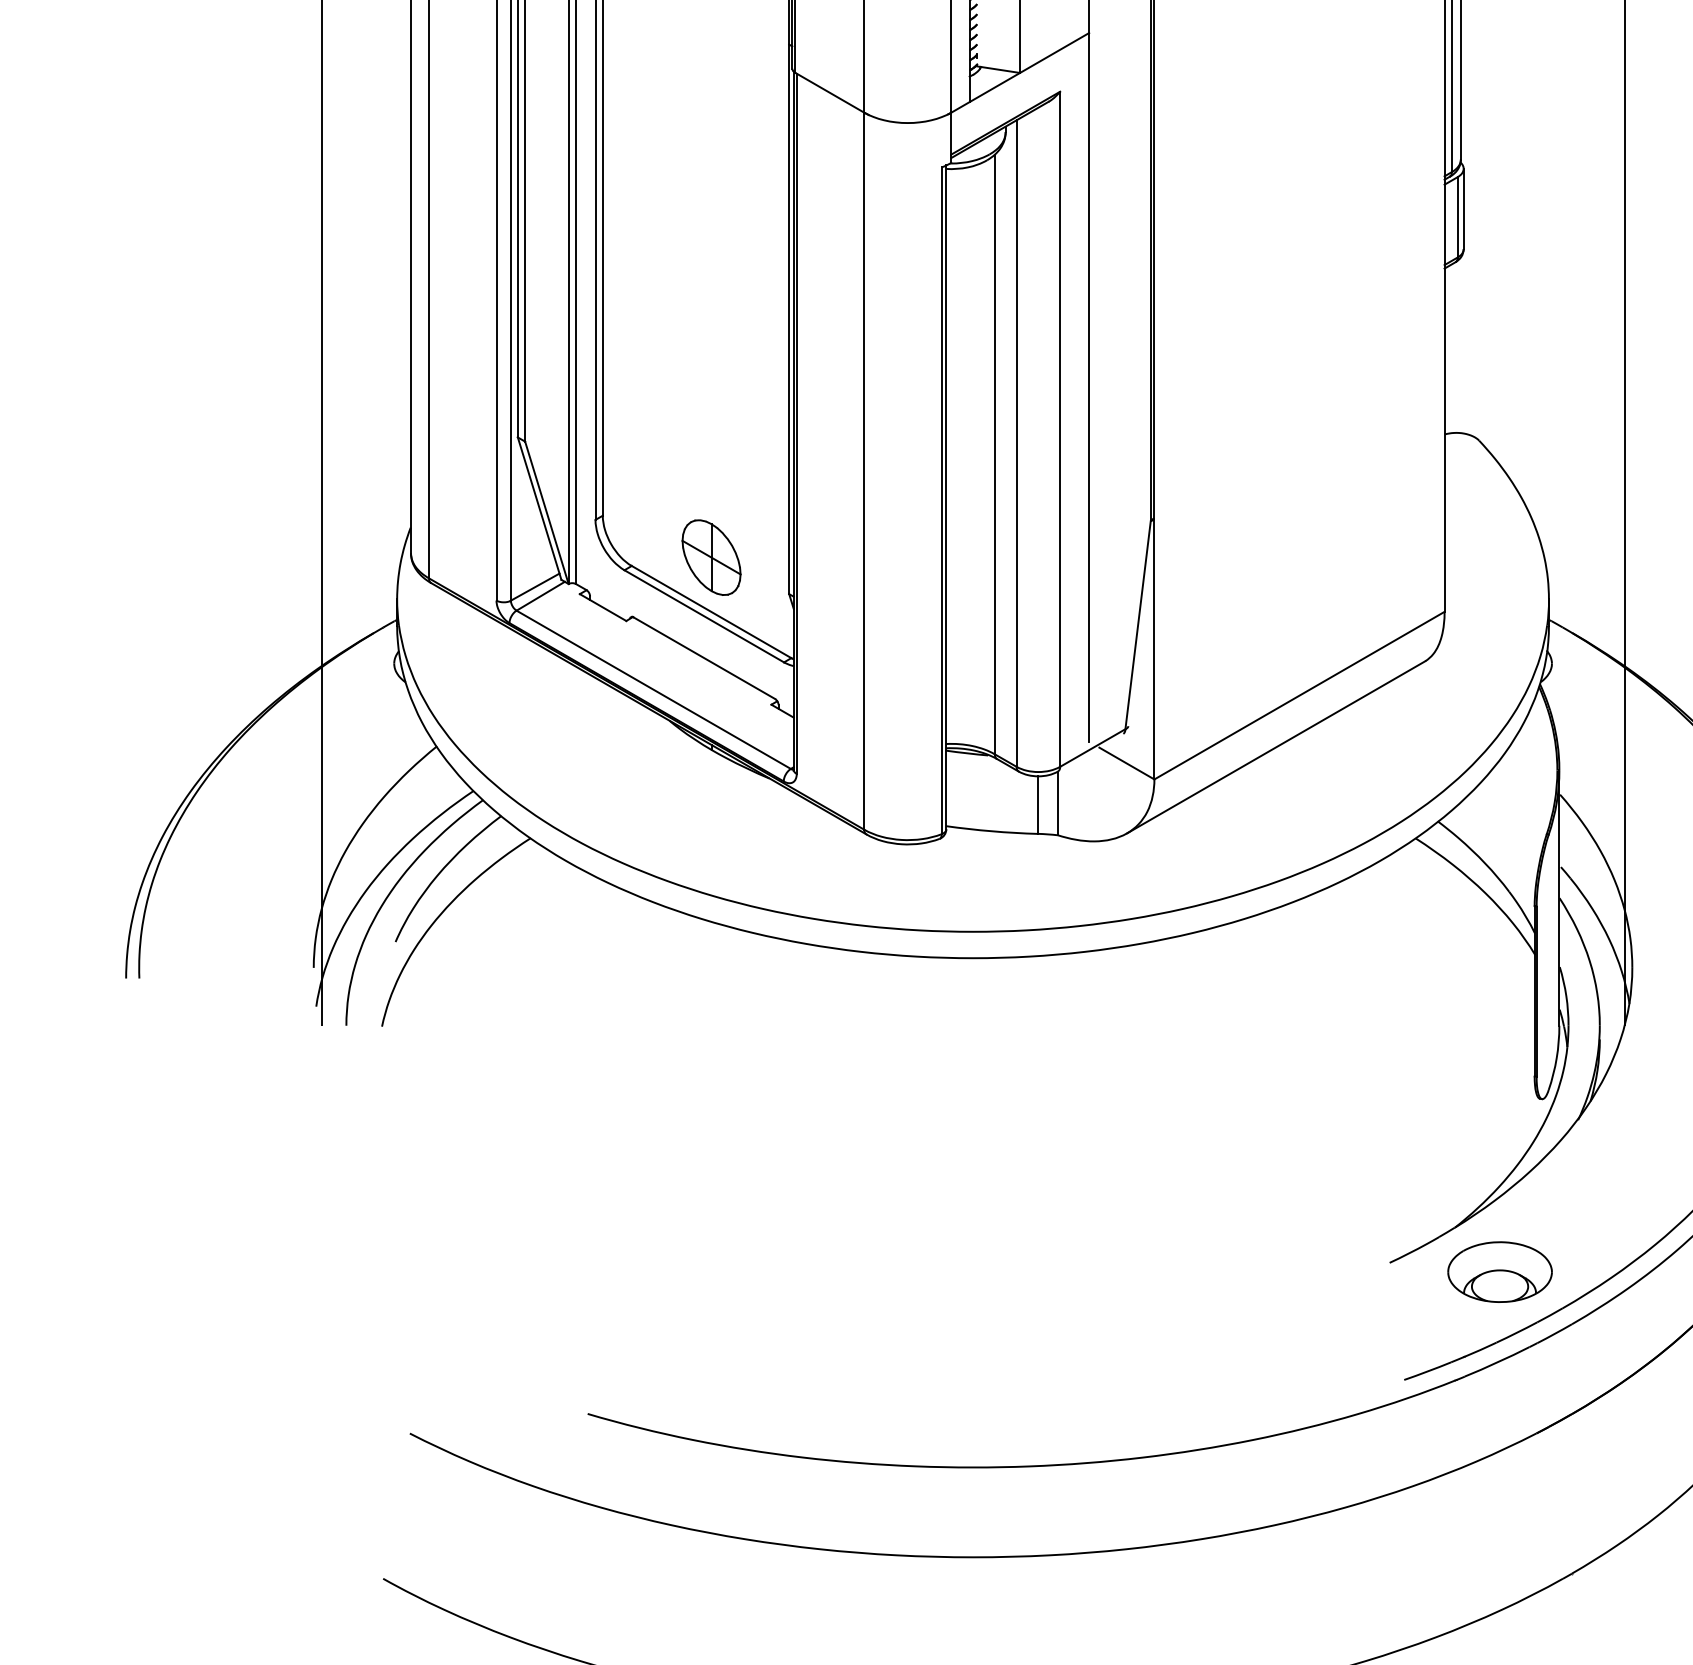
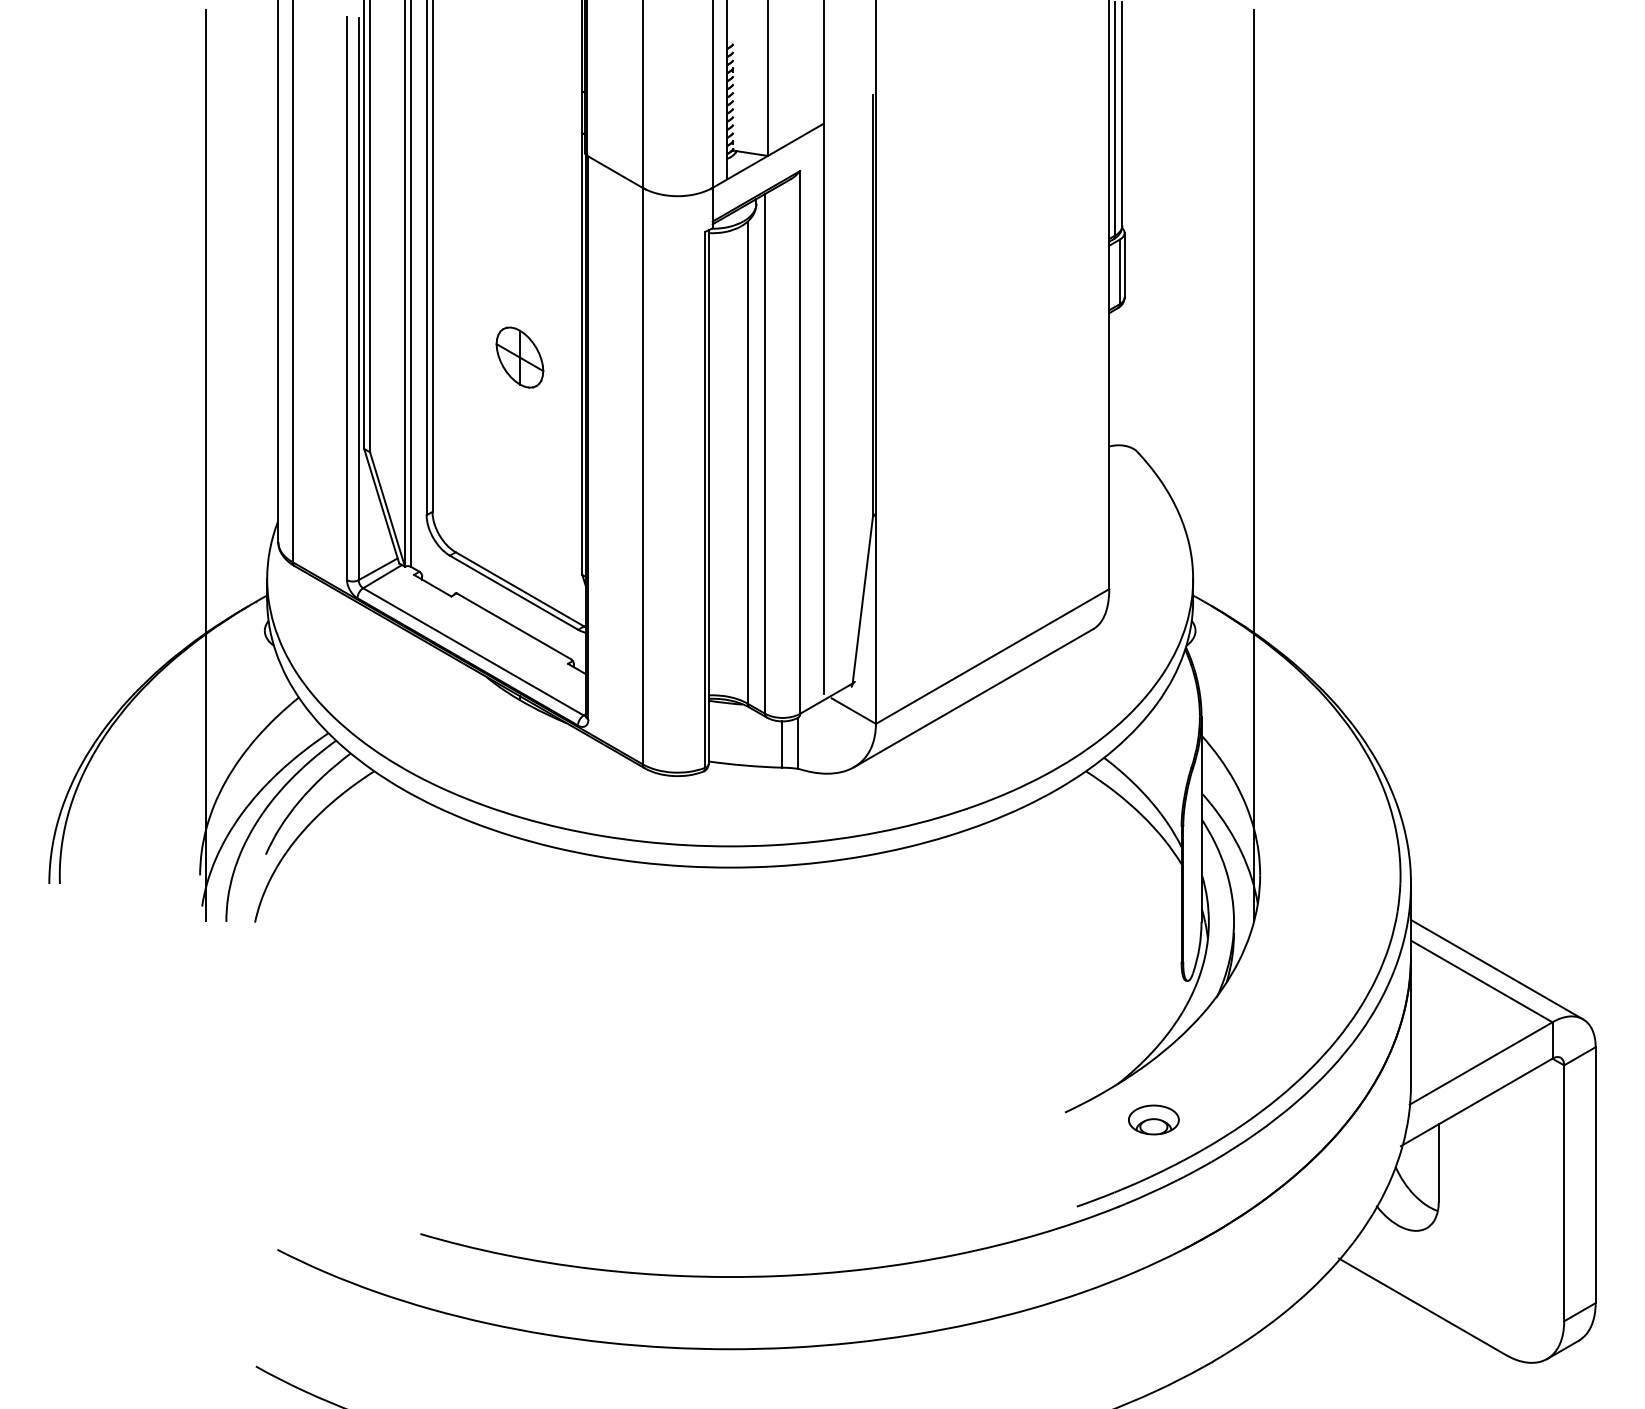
part: (711, 557) -> (519, 357), moved
part: (1499, 1271) -> (1153, 1119), size x0.6

